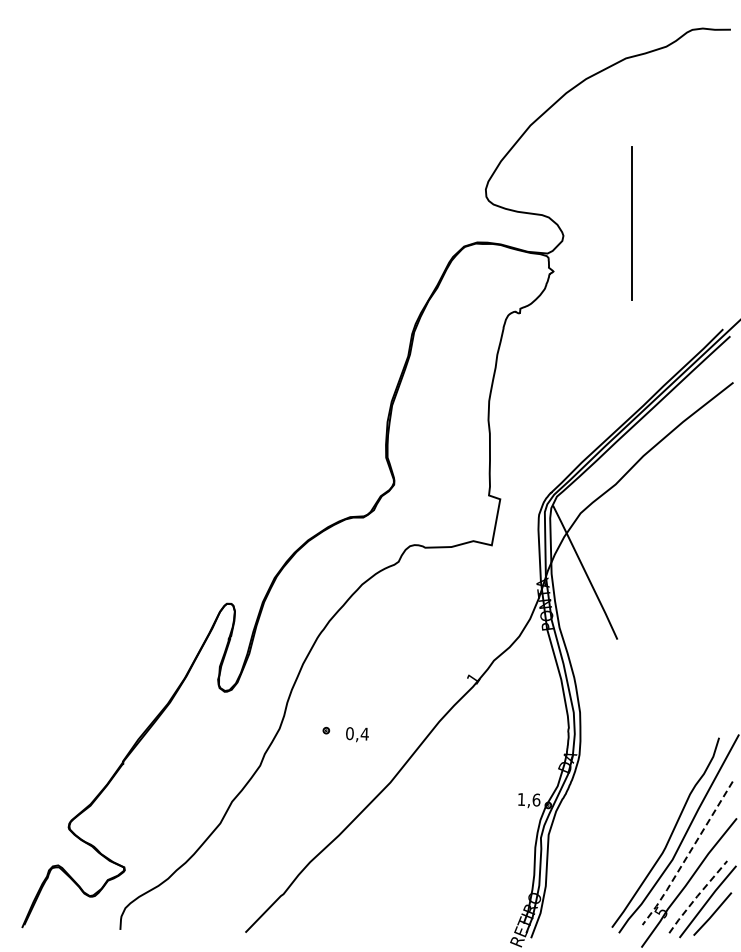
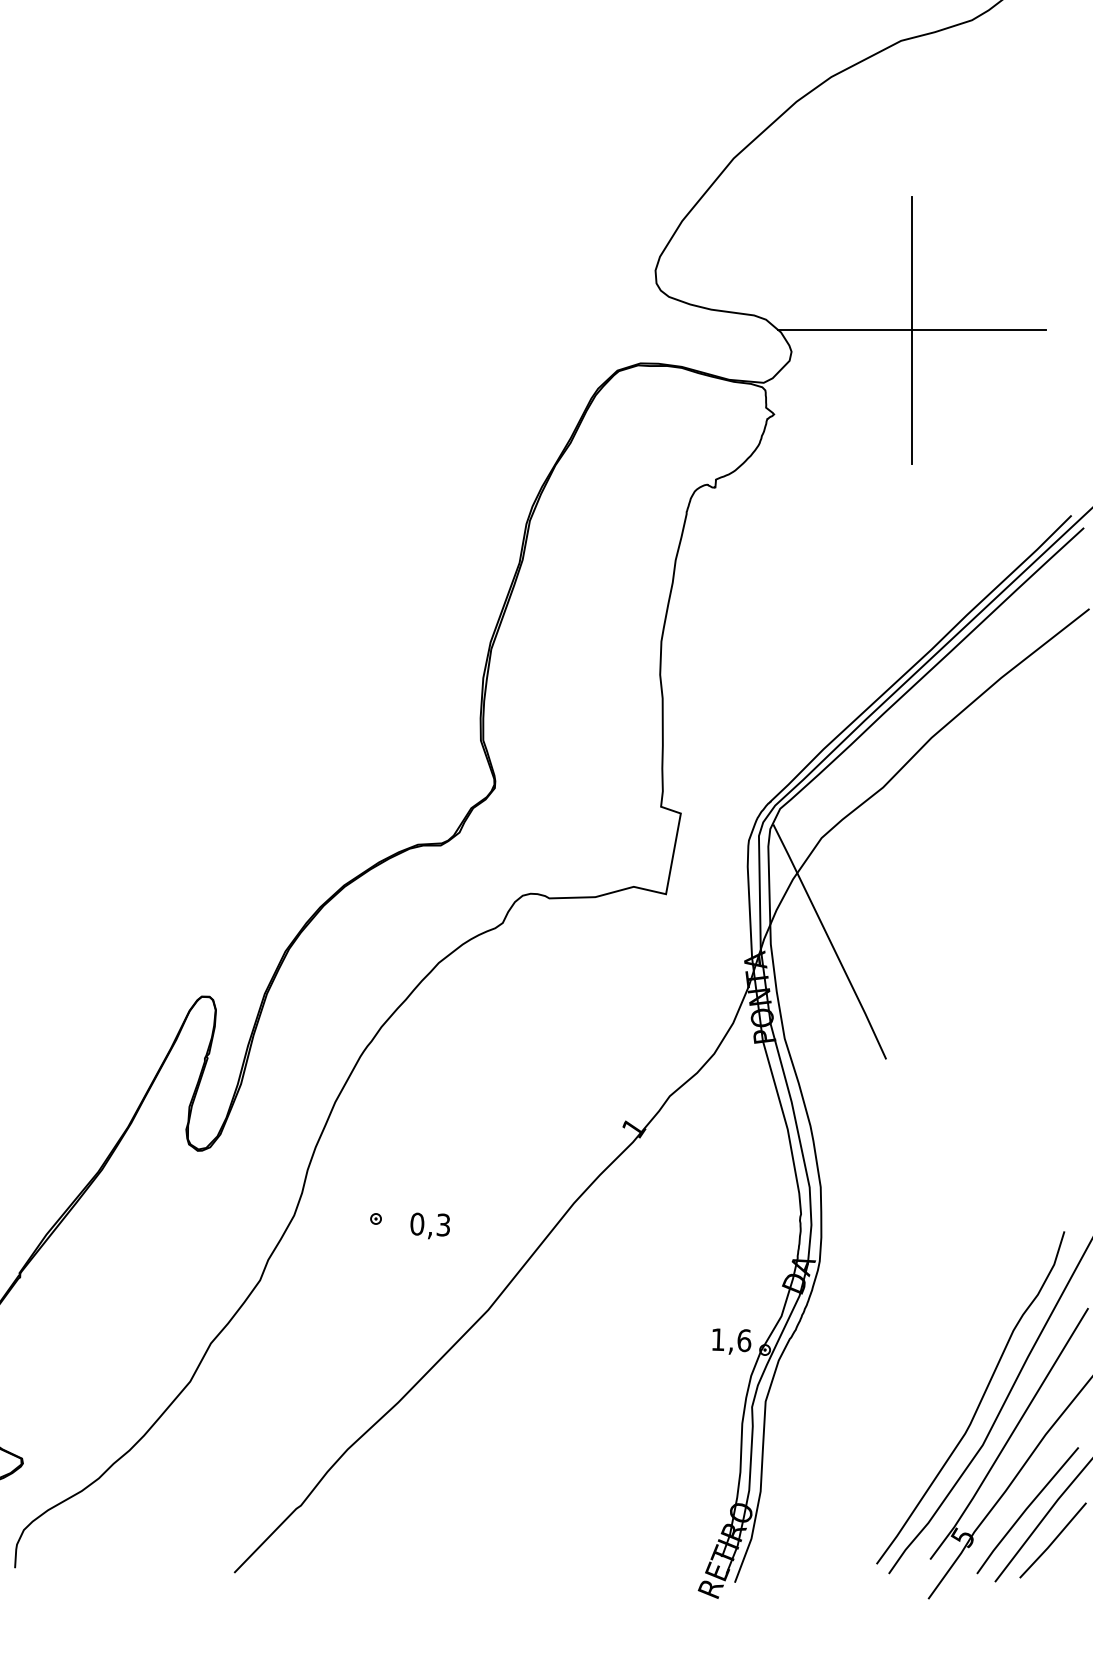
line: (631, 223) -> (910, 330), added
text: (364, 733) -> (442, 1223), 0,4 -> 0,3
line: (687, 855) -> (1008, 1437), dashed -> solid
line: (697, 896) -> (1026, 1509), dashed -> solid

